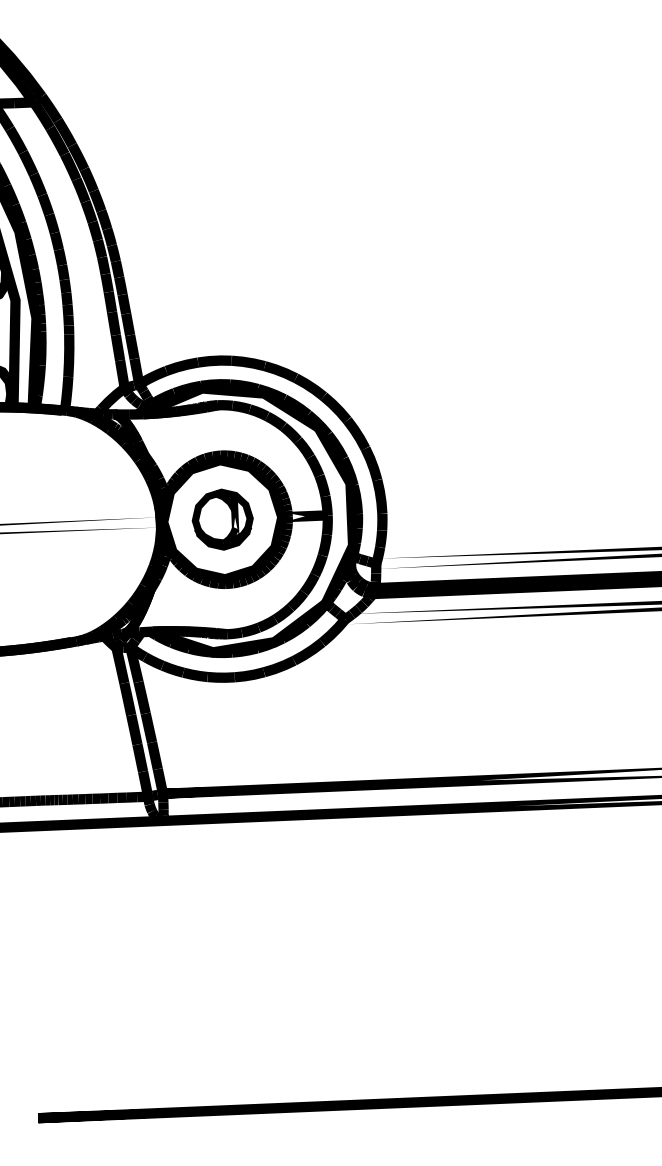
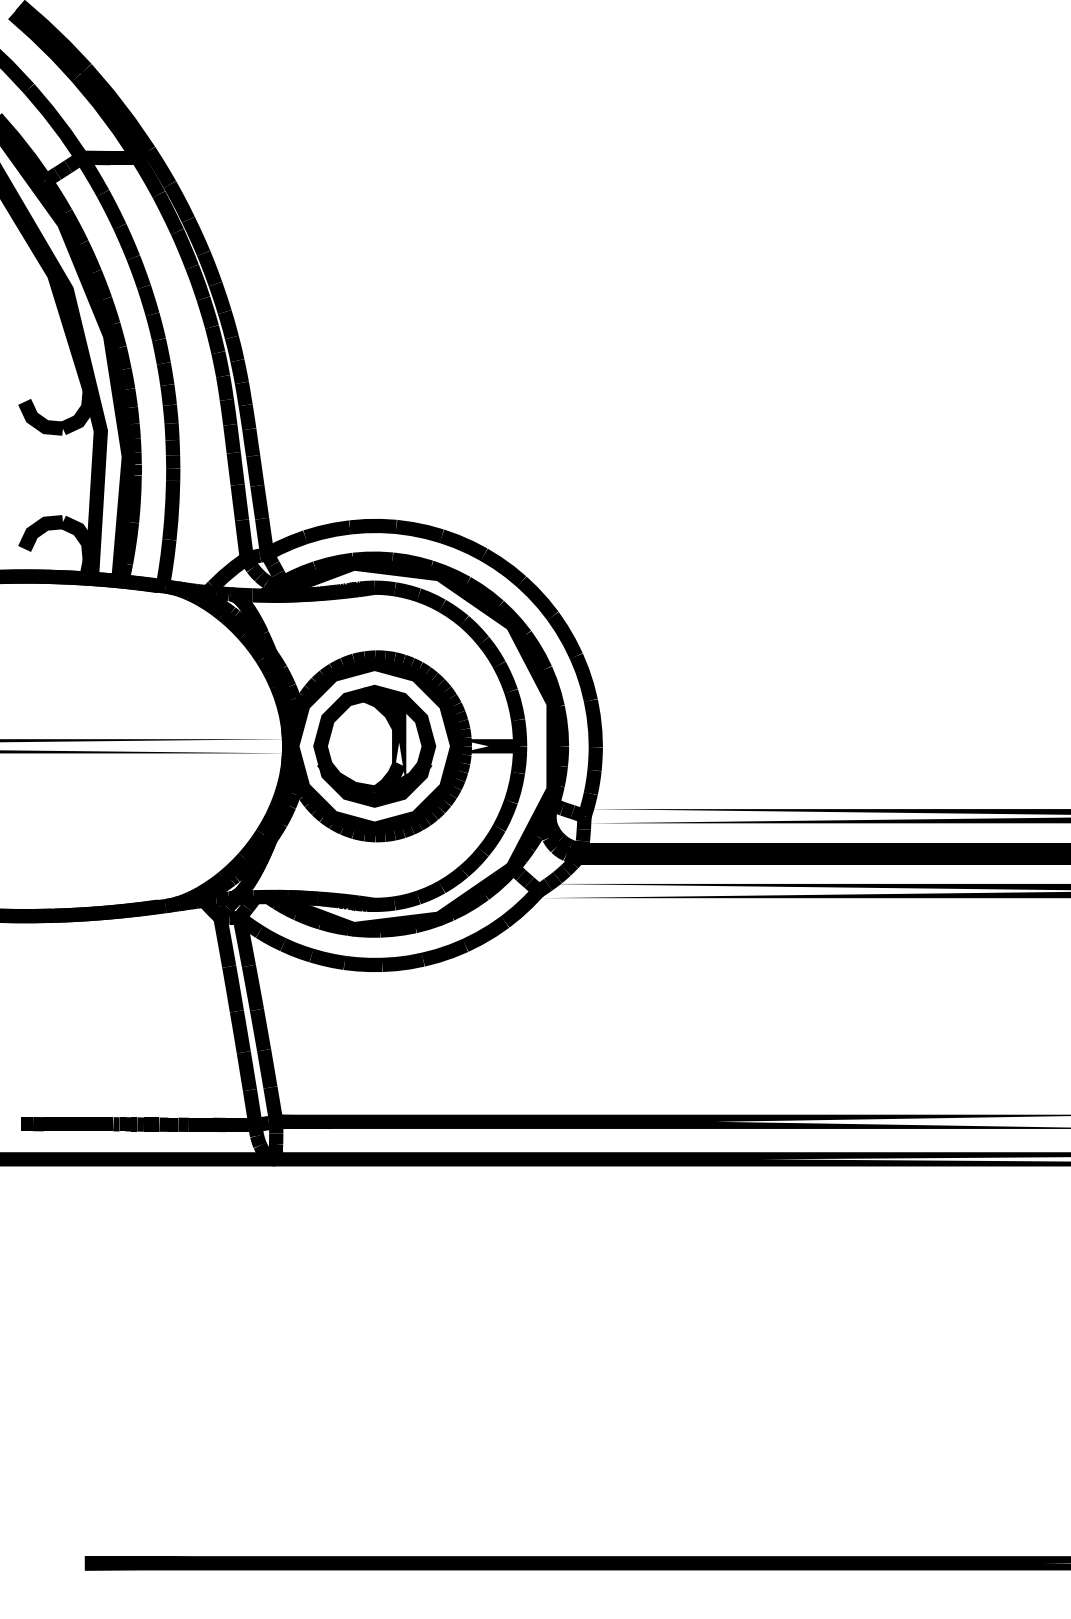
part: (222, 519) -> (374, 745), size x1.43

